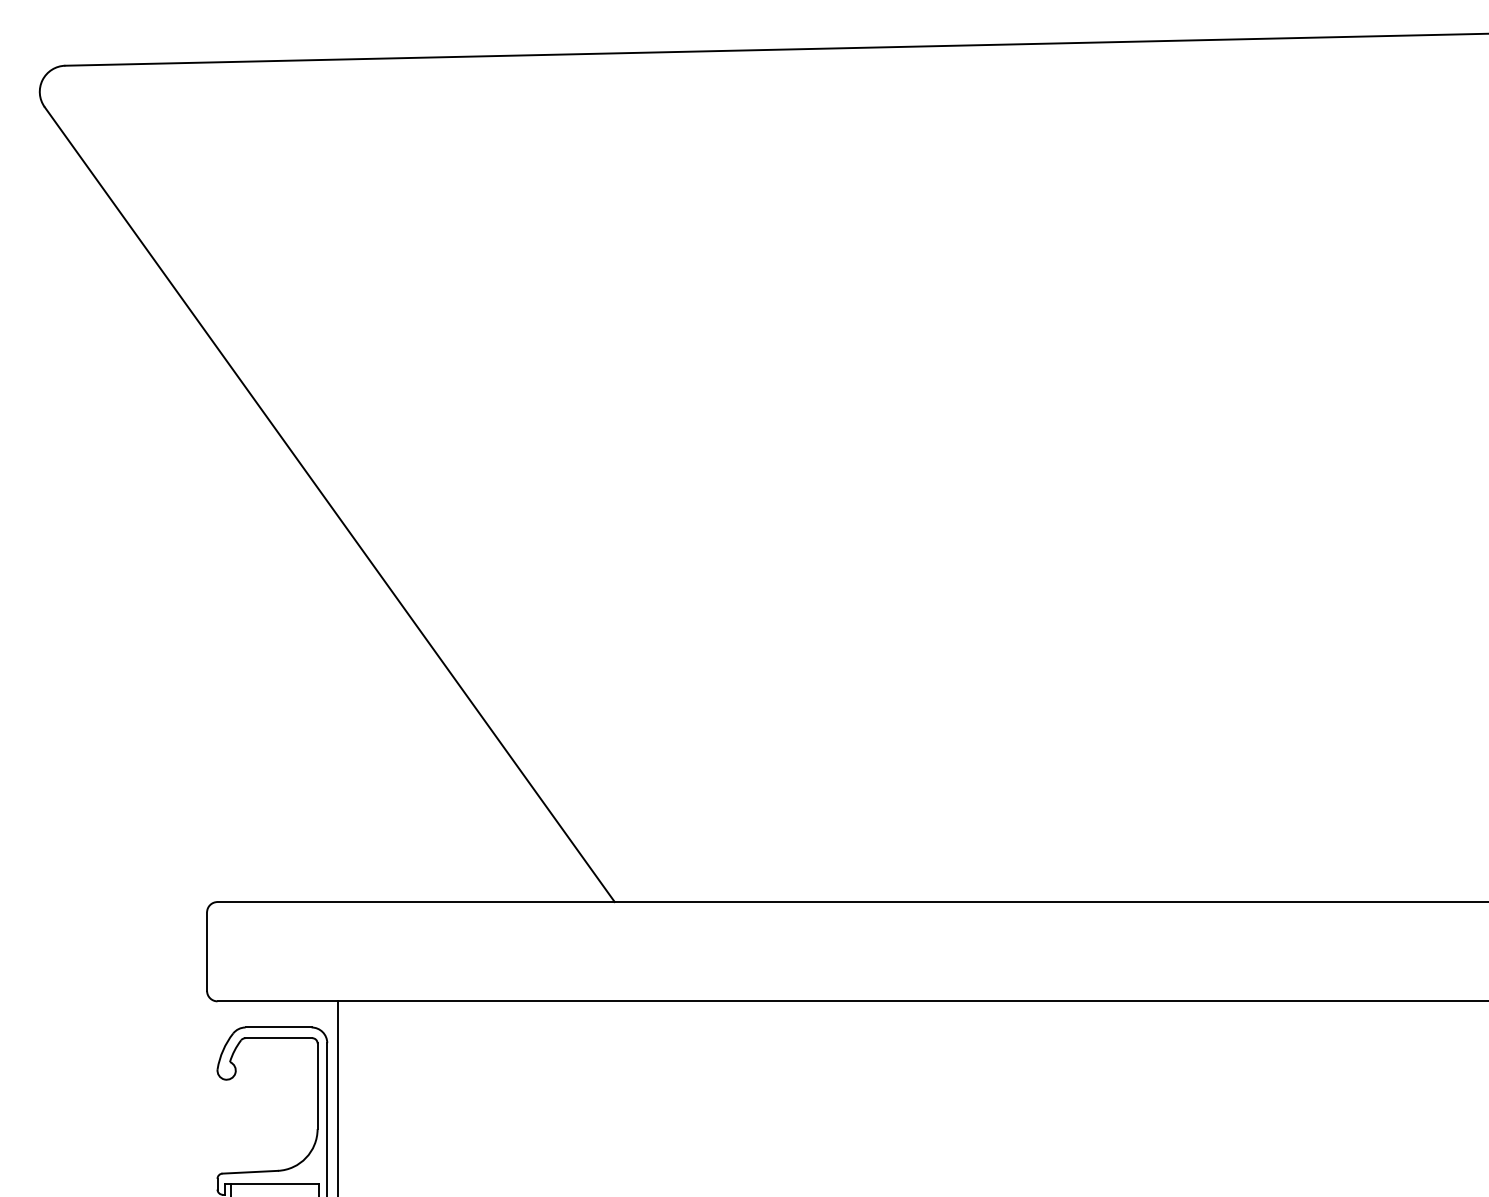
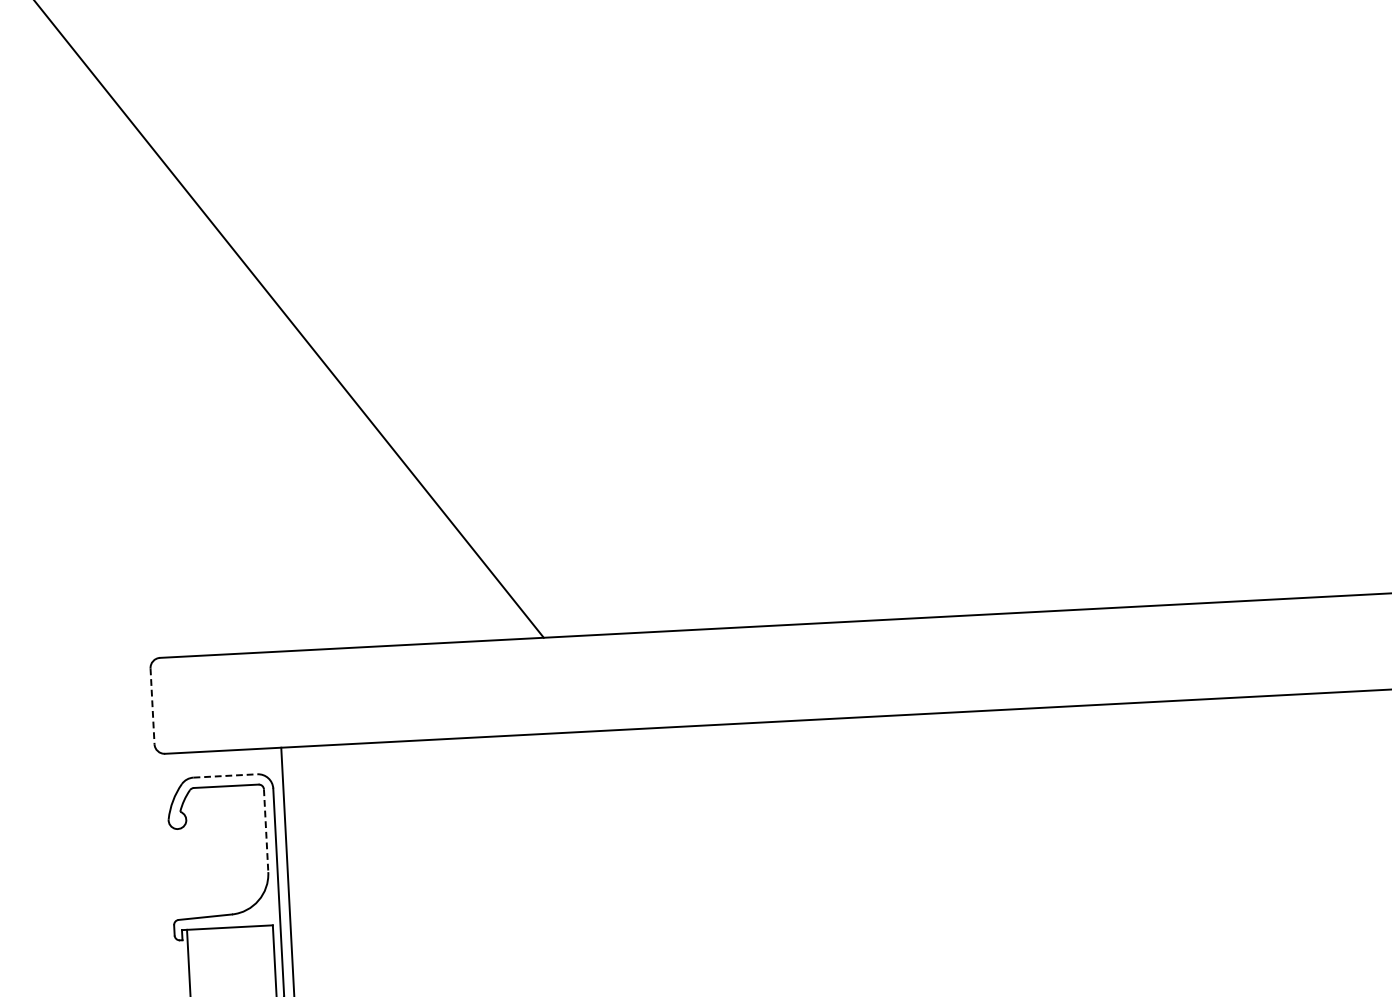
line: (207, 952) -> (153, 707), solid -> dashed
line: (279, 1027) -> (226, 775), solid -> dashed
line: (317, 1086) -> (266, 830), solid -> dashed

